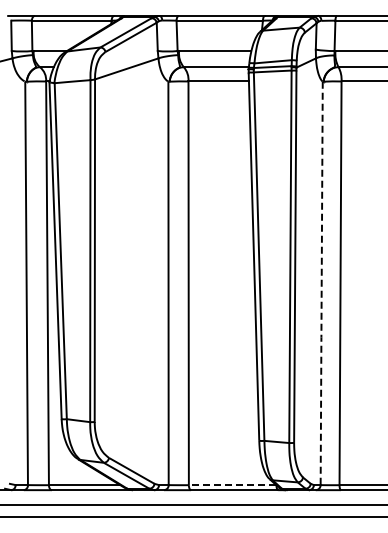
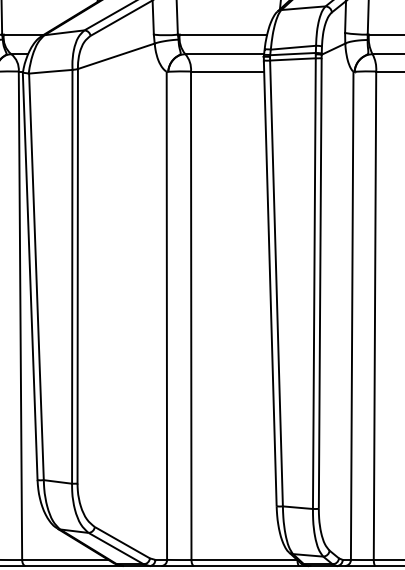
line: (321, 284) -> (351, 317), dashed -> solid
line: (232, 485) -> (244, 560), dashed -> solid

